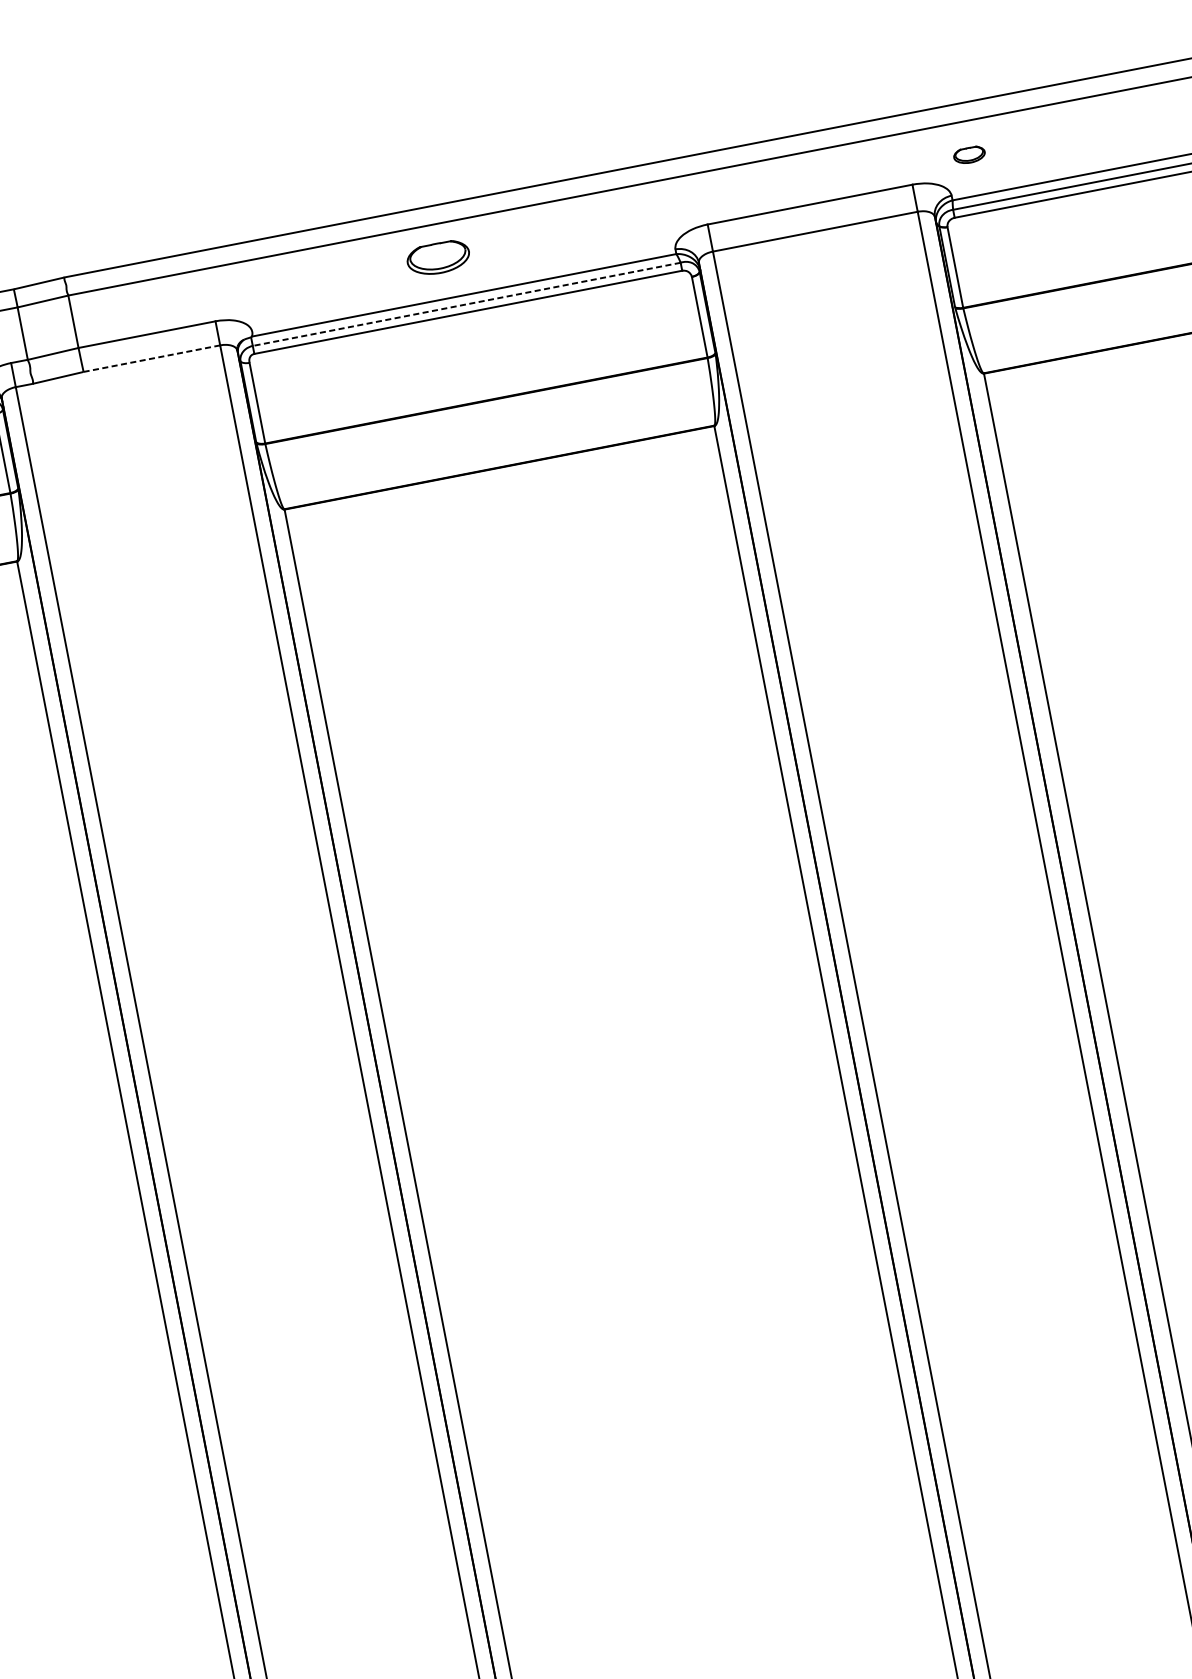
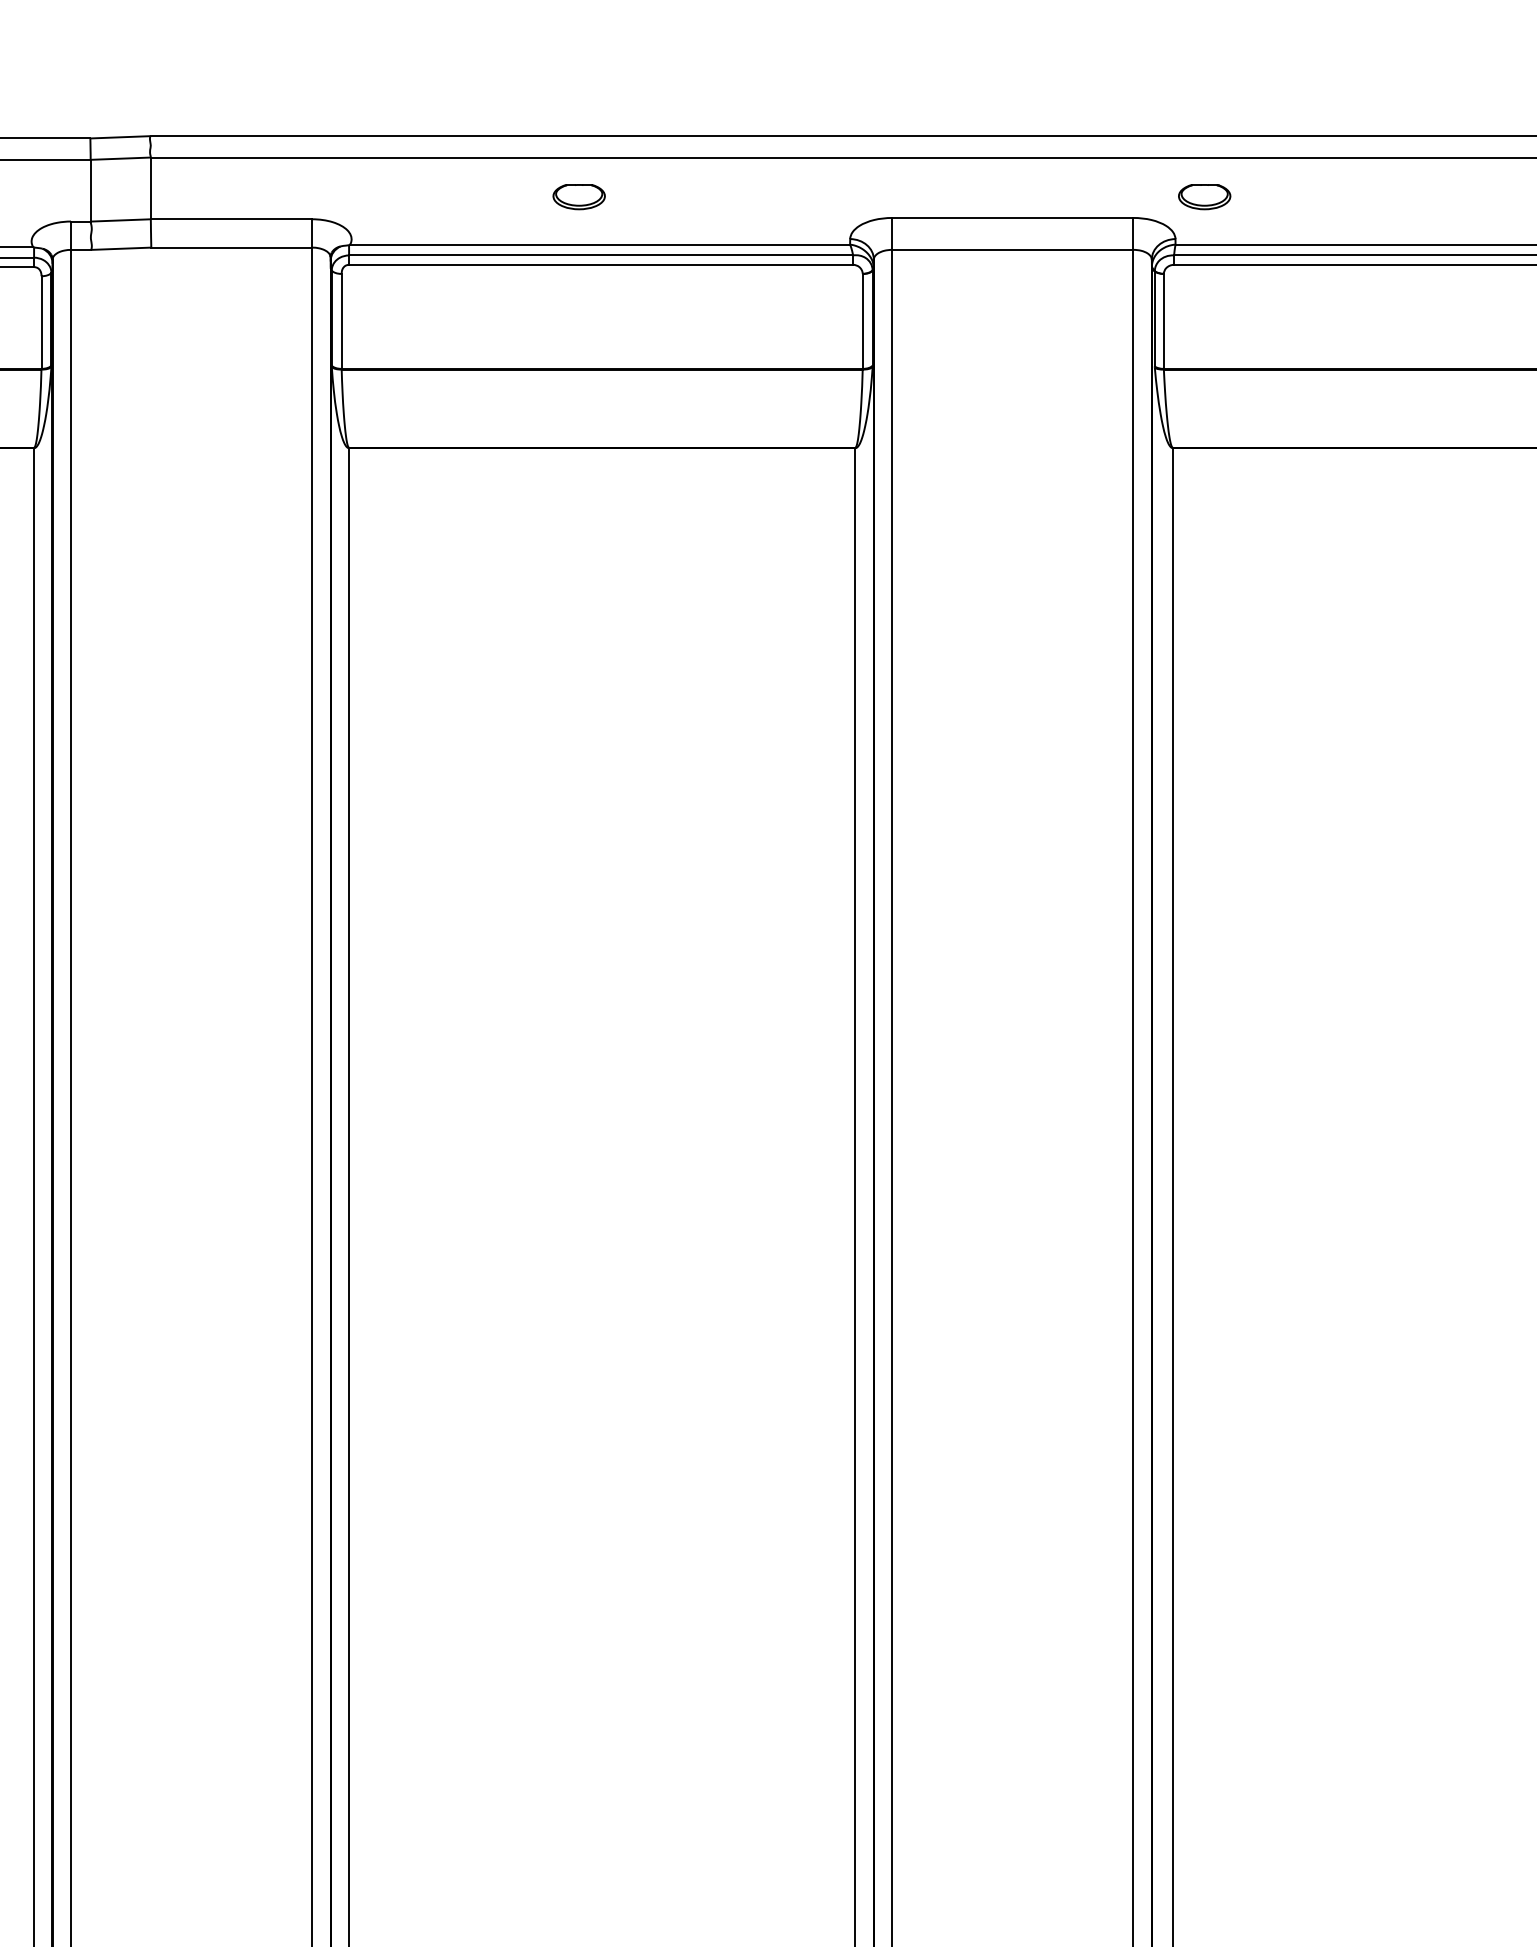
part: (969, 155) -> (1204, 197), size x1.43
part: (437, 258) -> (578, 197), size x0.71
line: (466, 304) -> (600, 255), dashed -> solid
line: (152, 358) -> (232, 247), dashed -> solid

